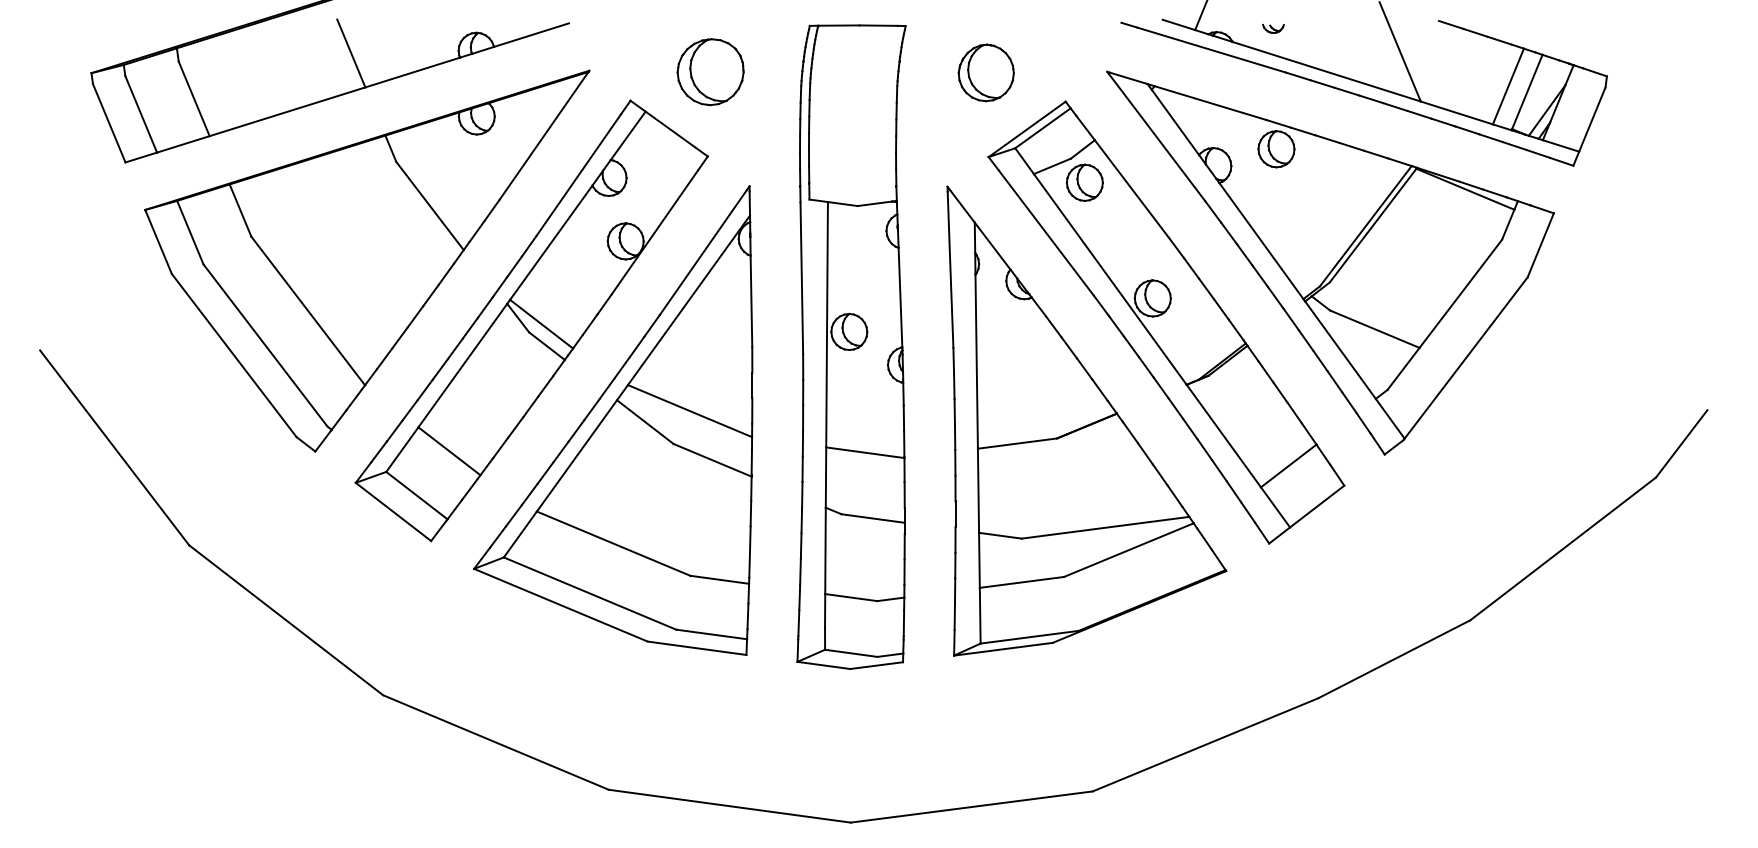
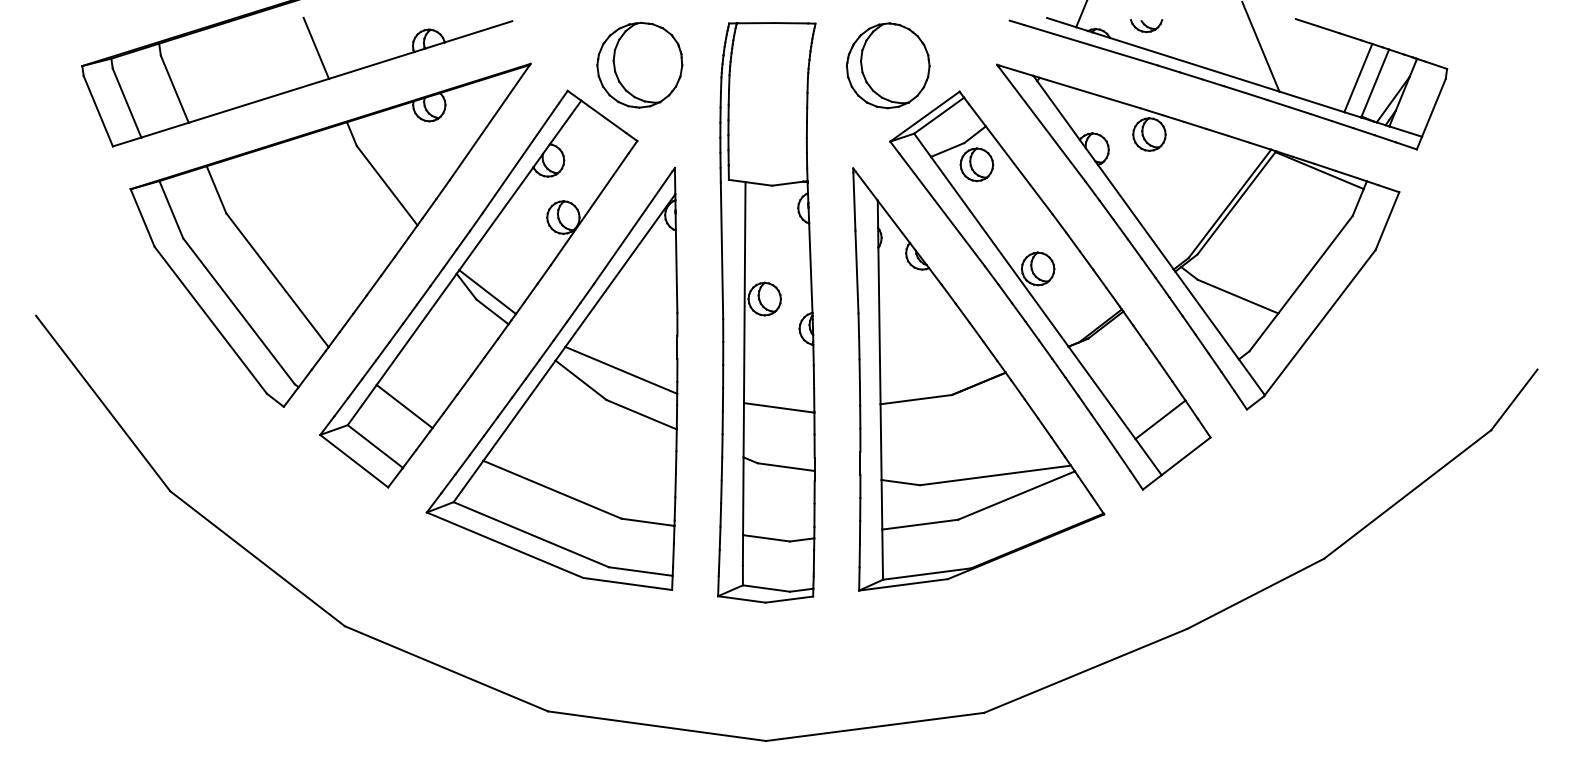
part: (1273, 29) -> (1146, 26), size x1.67
part: (710, 71) -> (639, 64), size x1.43
part: (985, 72) -> (887, 65), size x1.67

